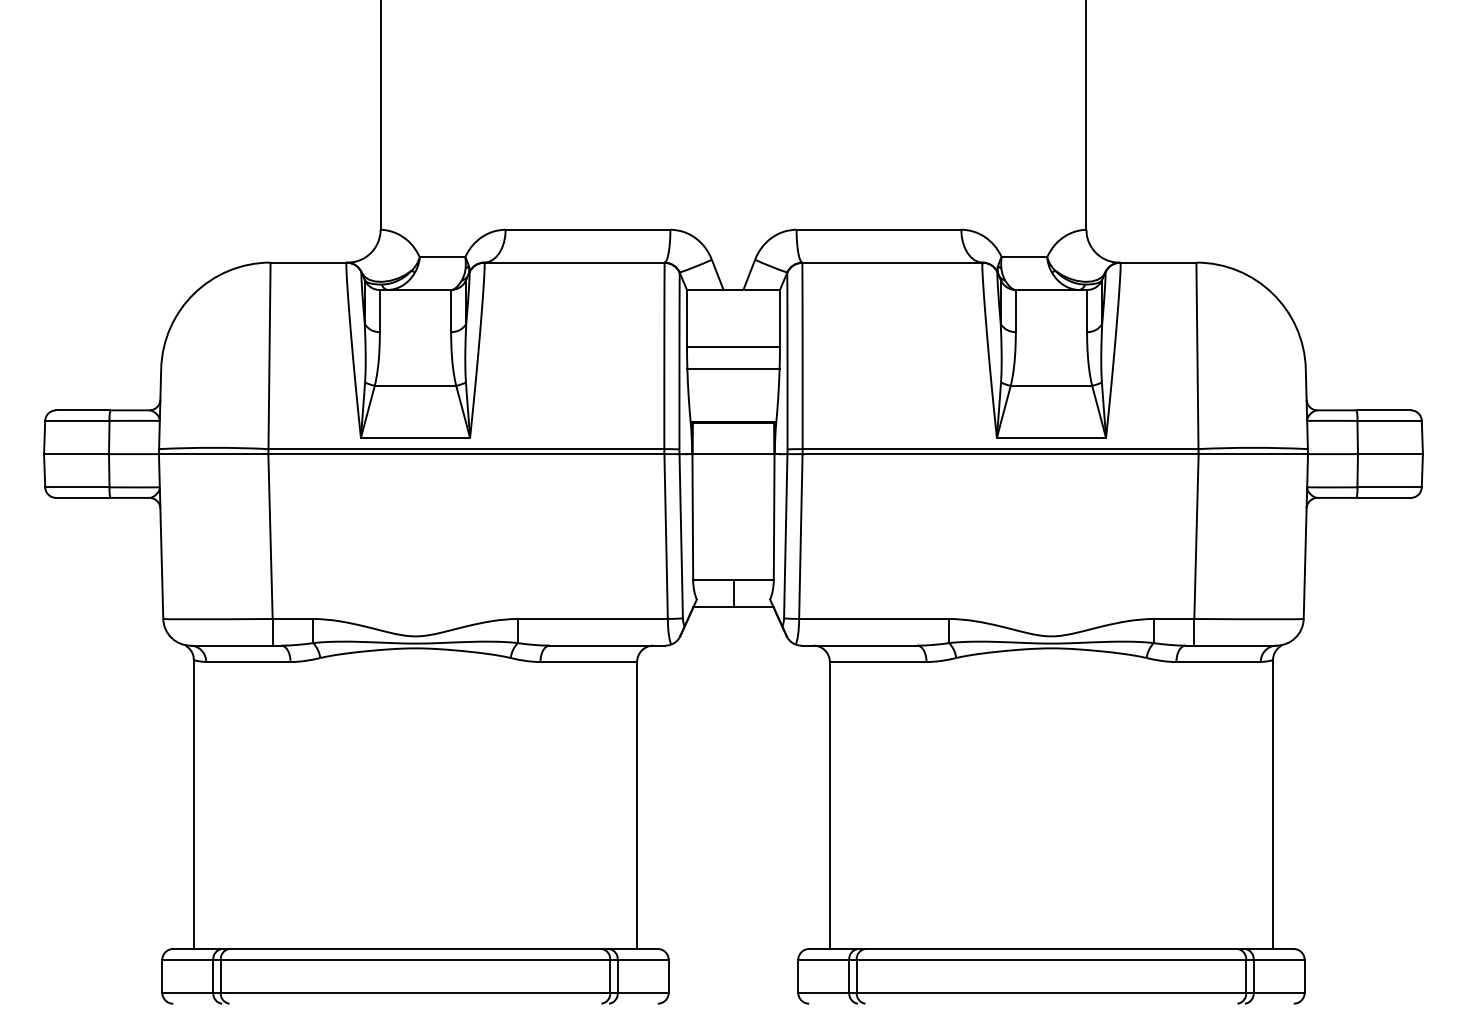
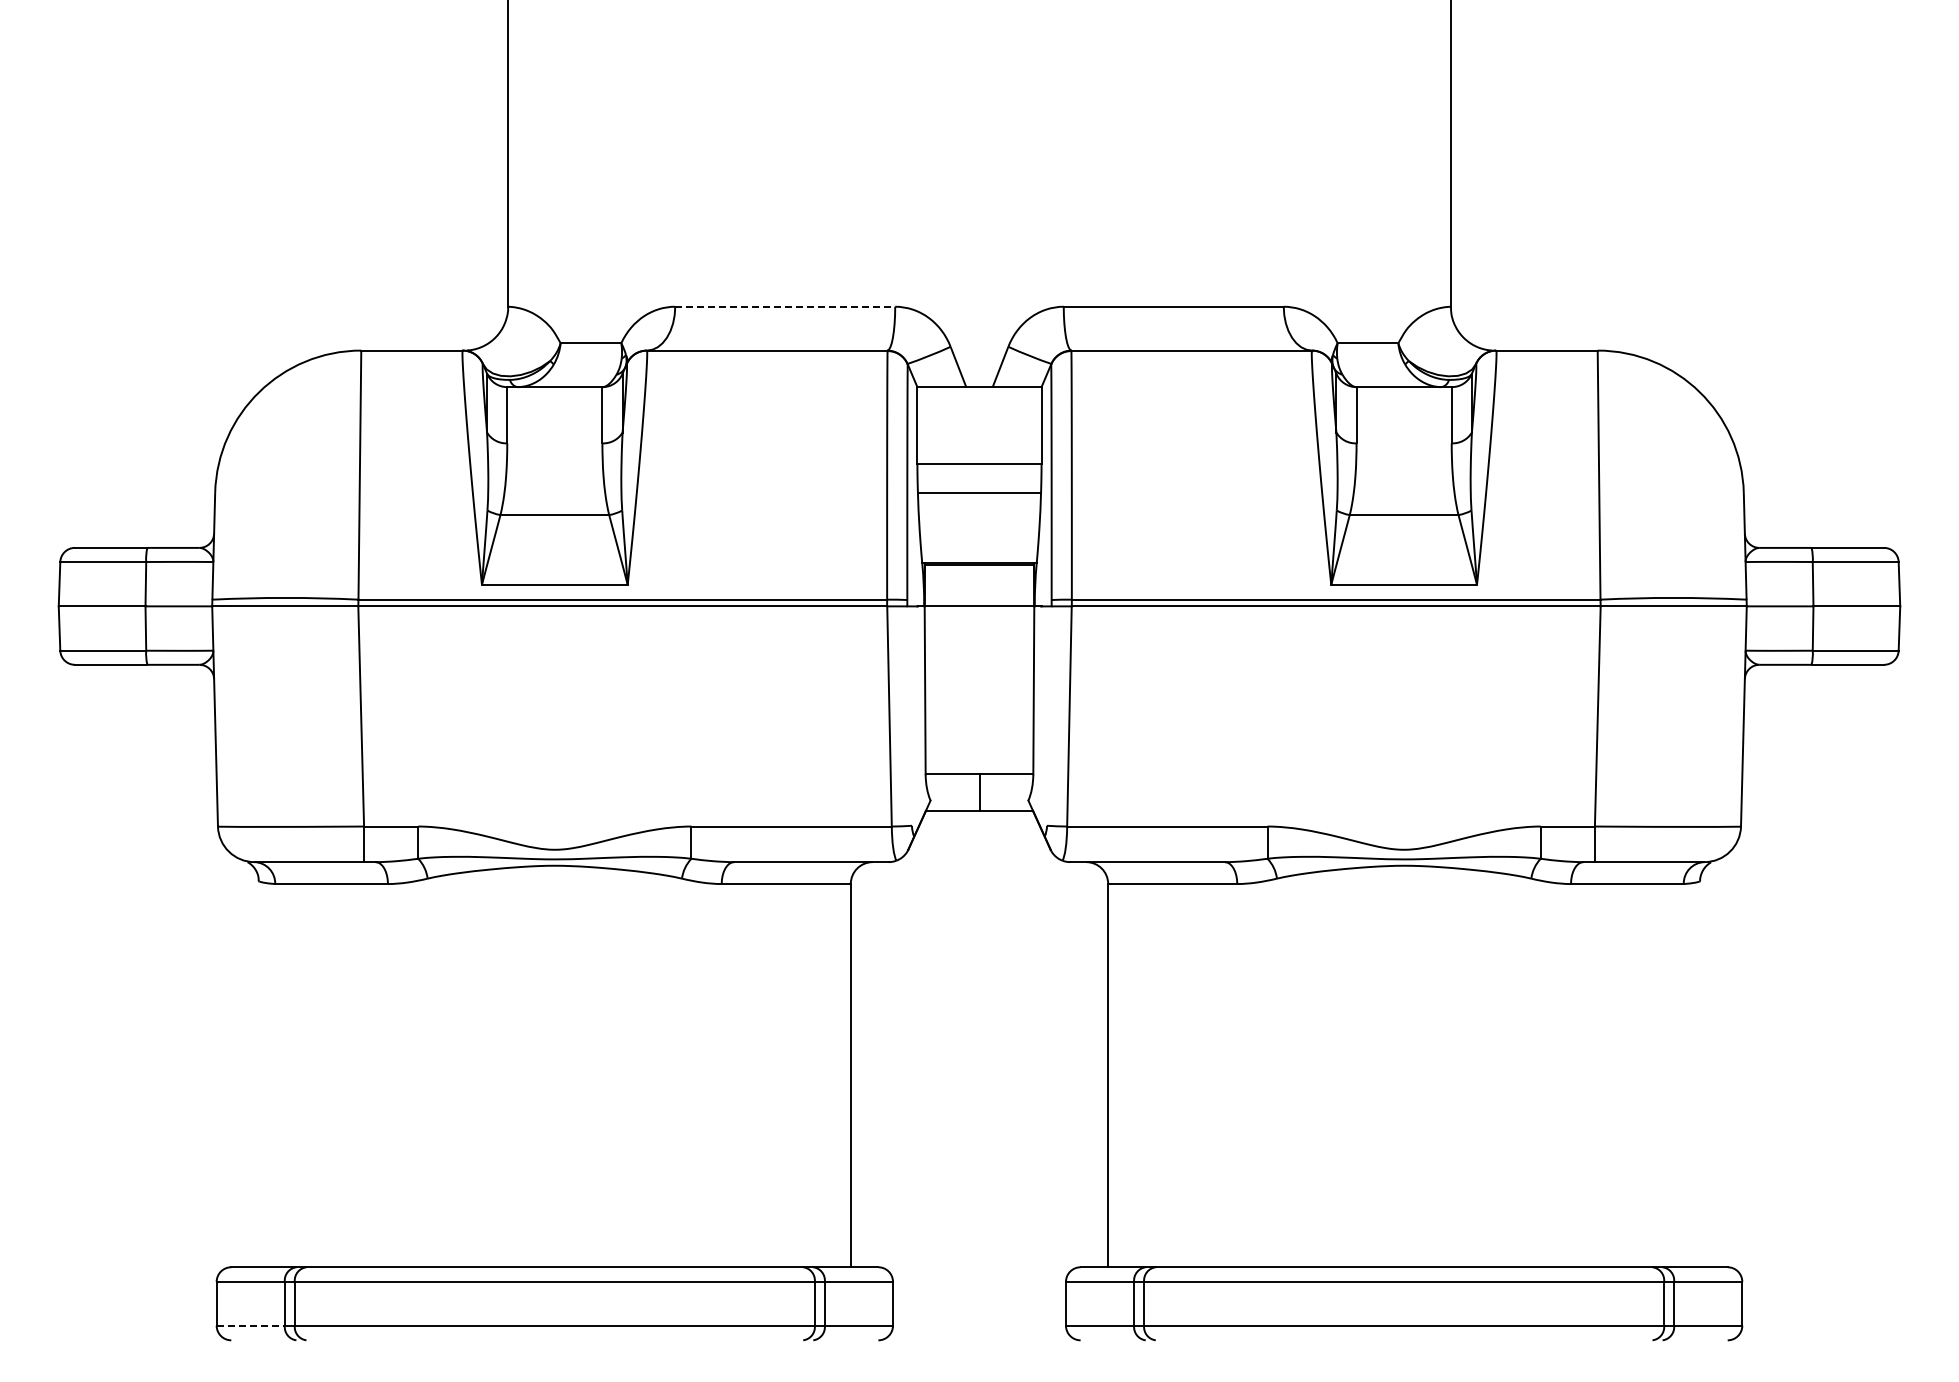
line: (588, 229) -> (785, 306), solid -> dashed
line: (681, 535) -> (909, 715), removed
line: (785, 535) -> (1049, 715), removed
line: (193, 804) -> (258, 1074), removed
line: (1273, 804) -> (1700, 1074), removed
line: (188, 992) -> (251, 1325), solid -> dashed

